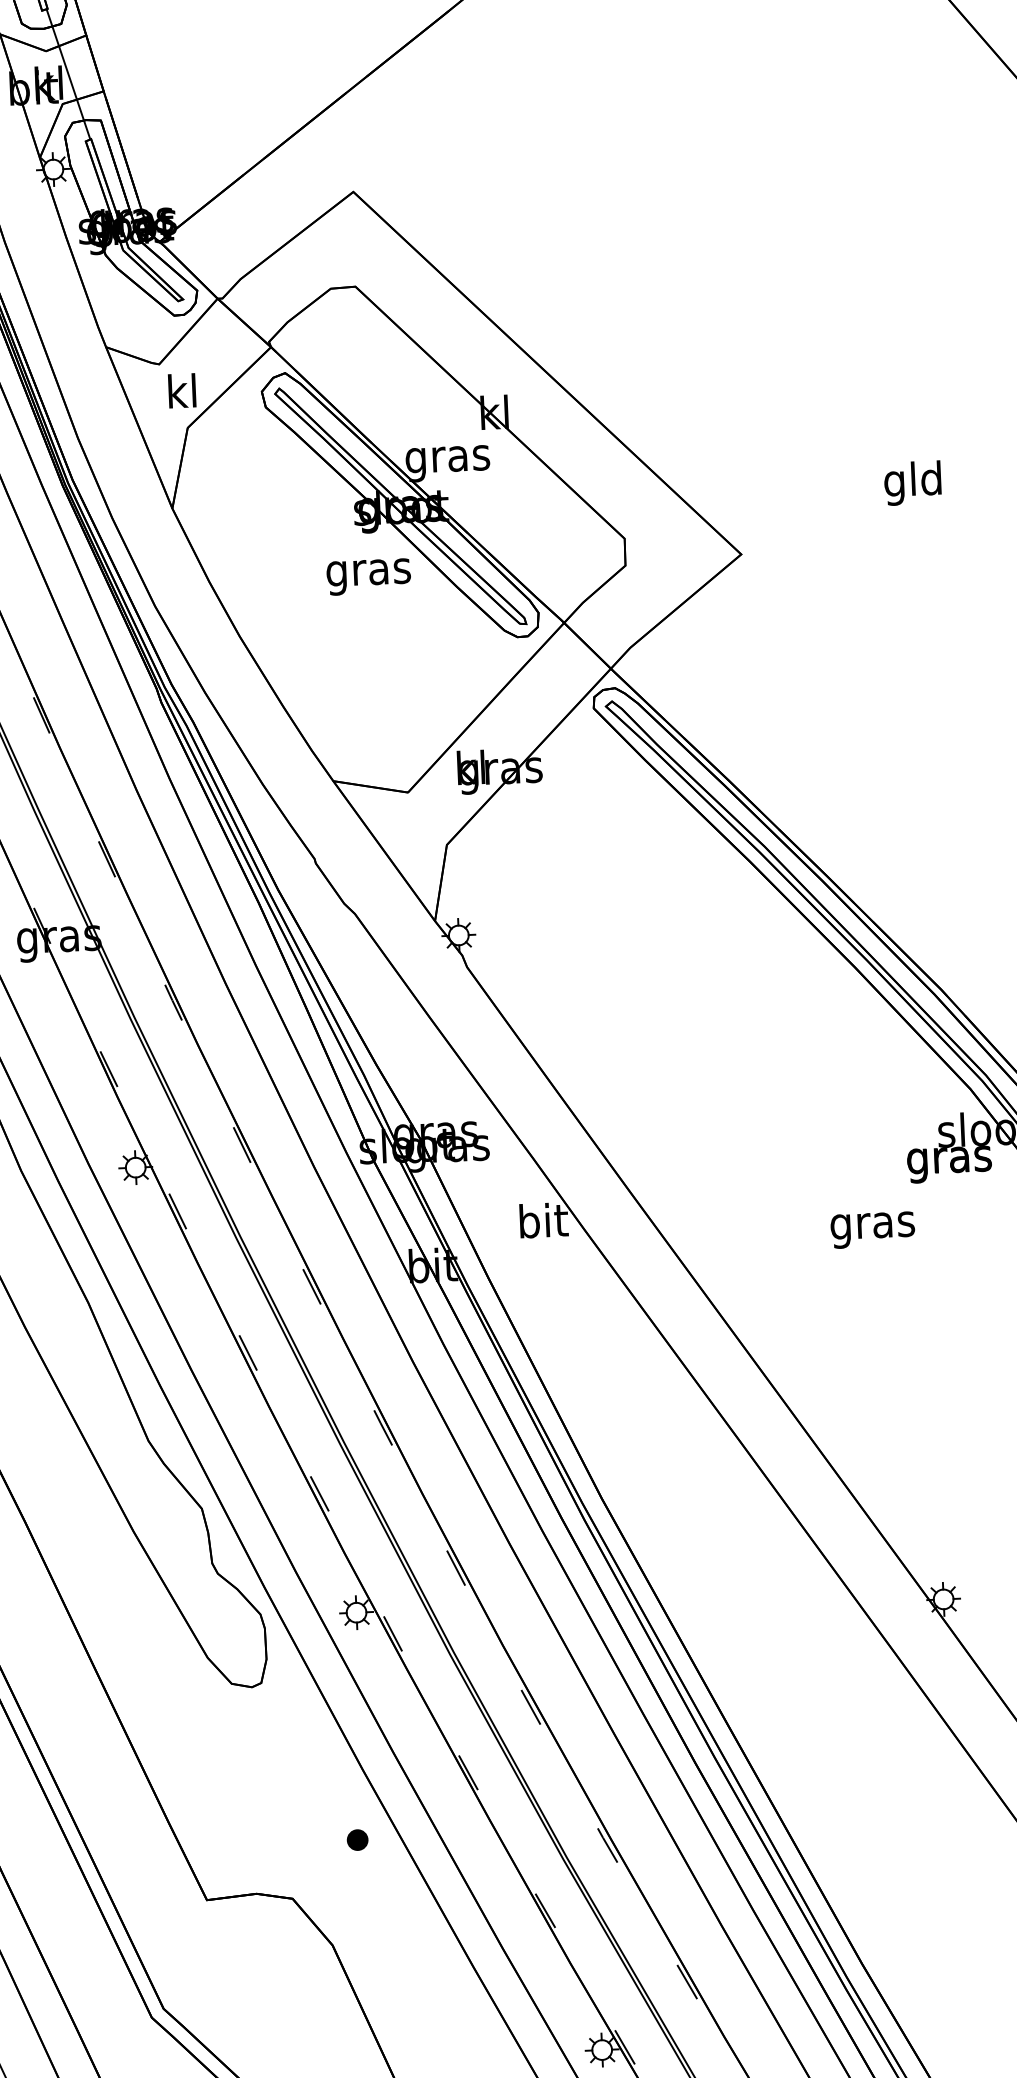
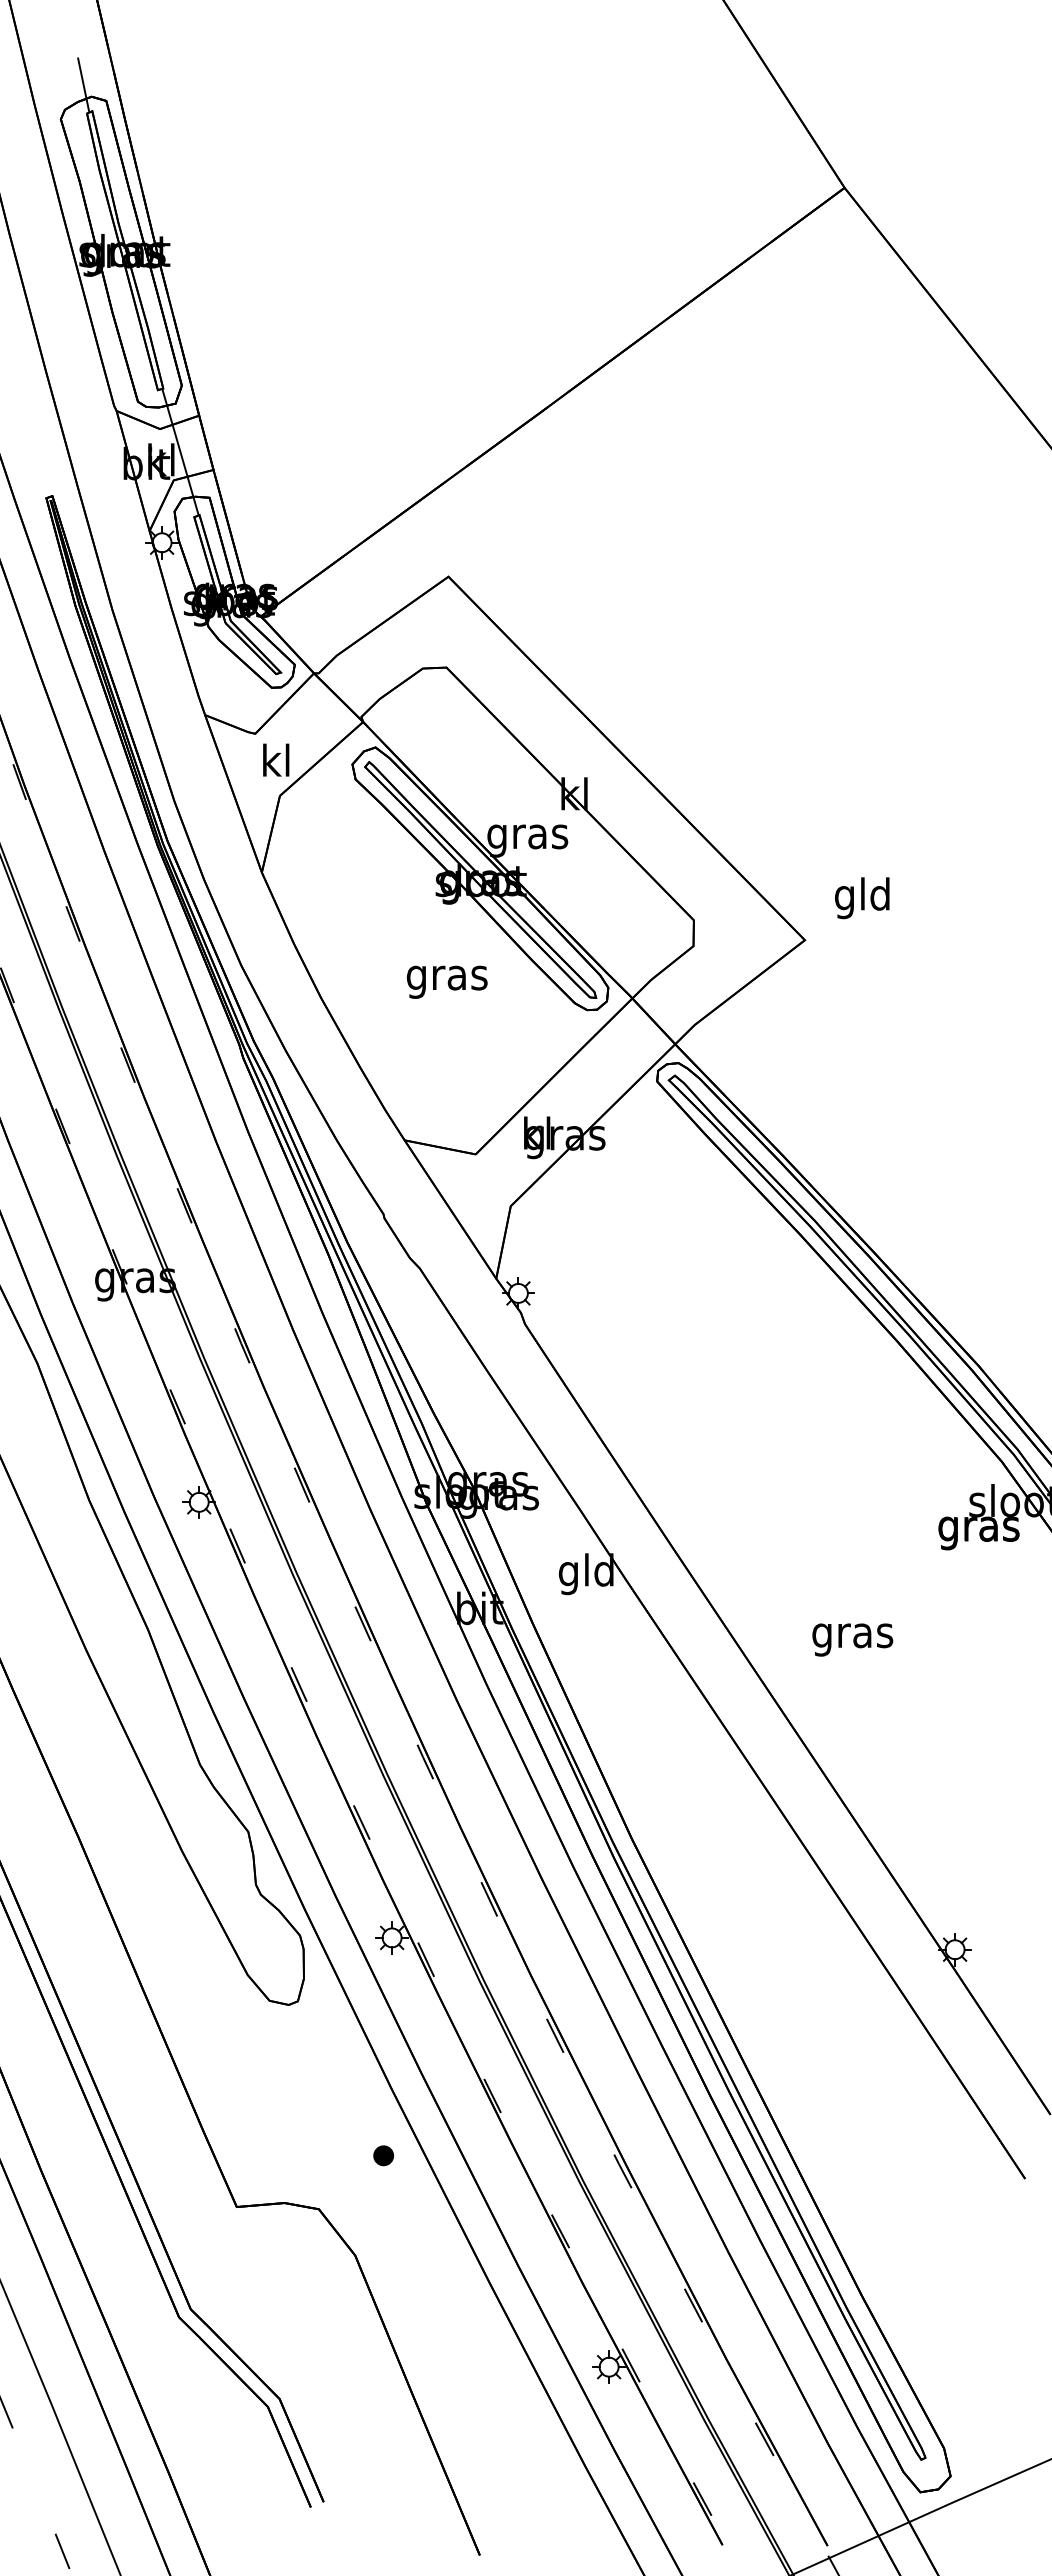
text: (913, 483) -> (862, 898), moved
text: (369, 576) -> (447, 981), moved
text: (541, 1225) -> (585, 1574), bit -> gld
text: (872, 1229) -> (852, 1639), moved

